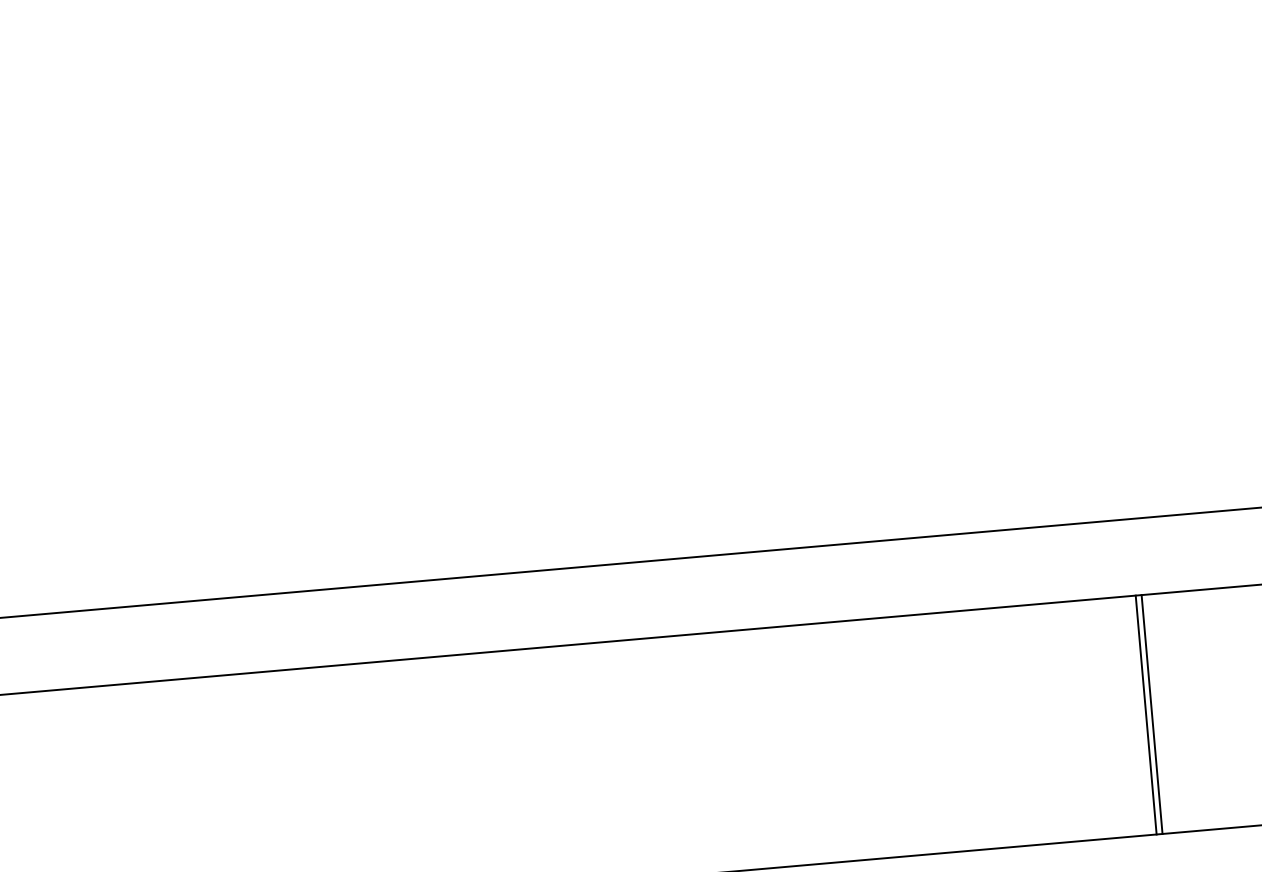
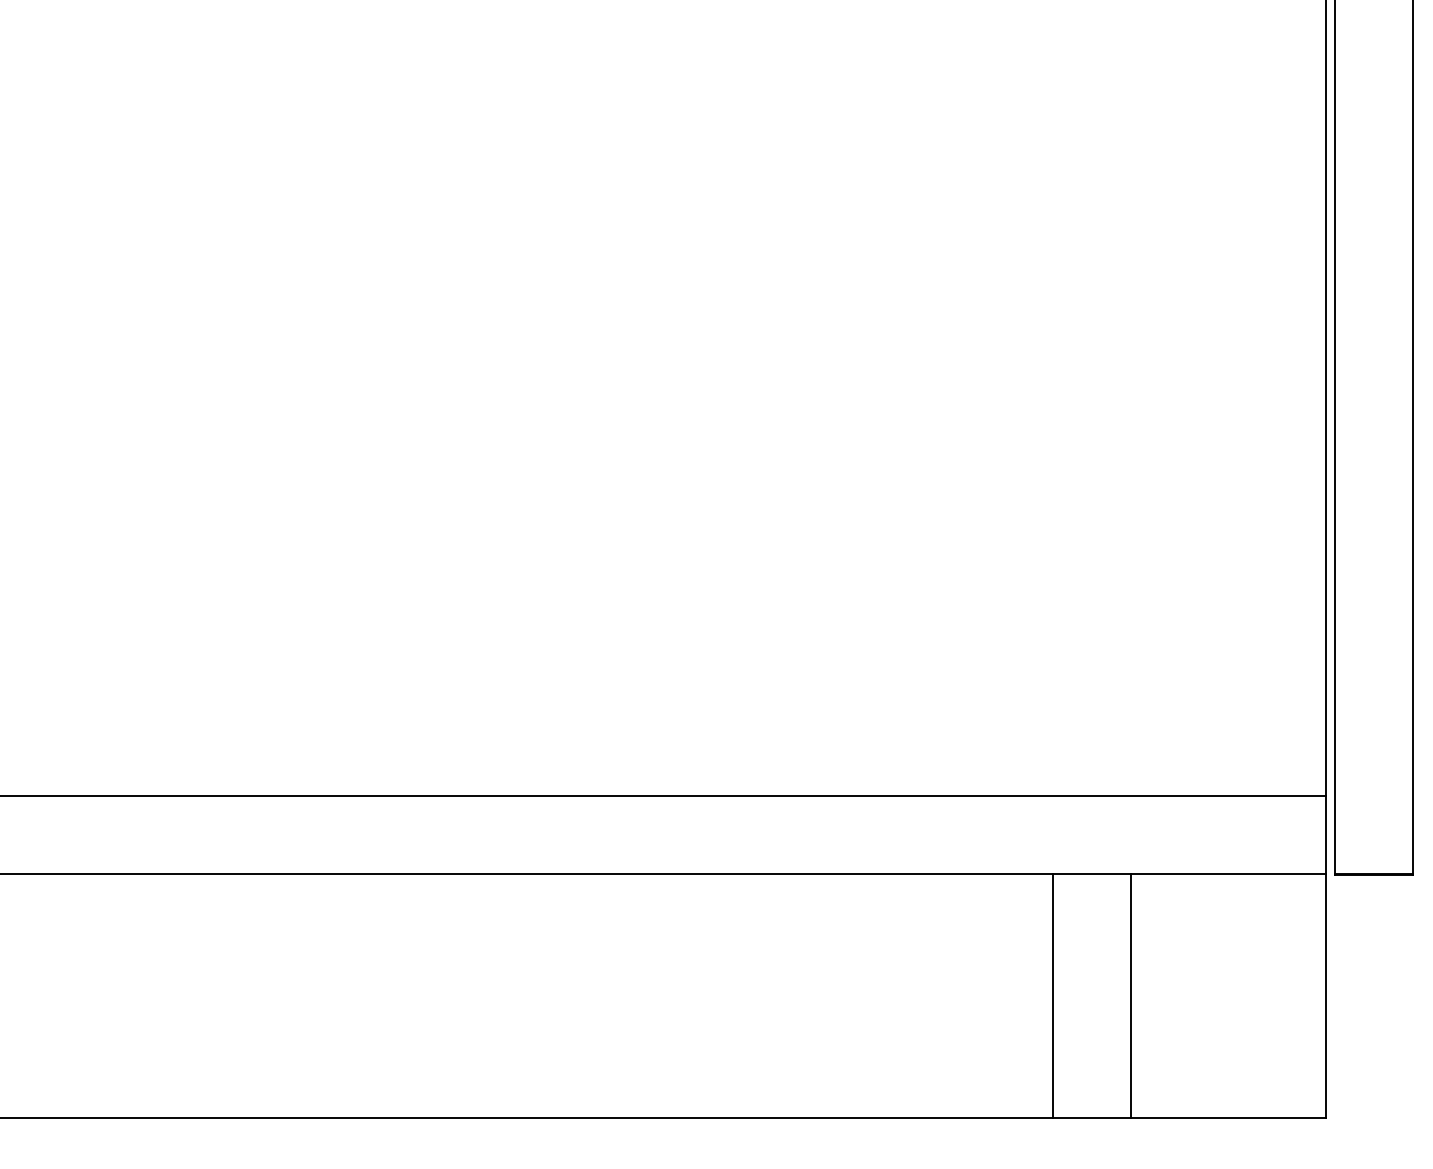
line: (1146, 714) -> (1130, 995), moved
line: (1151, 714) -> (1052, 995), moved

